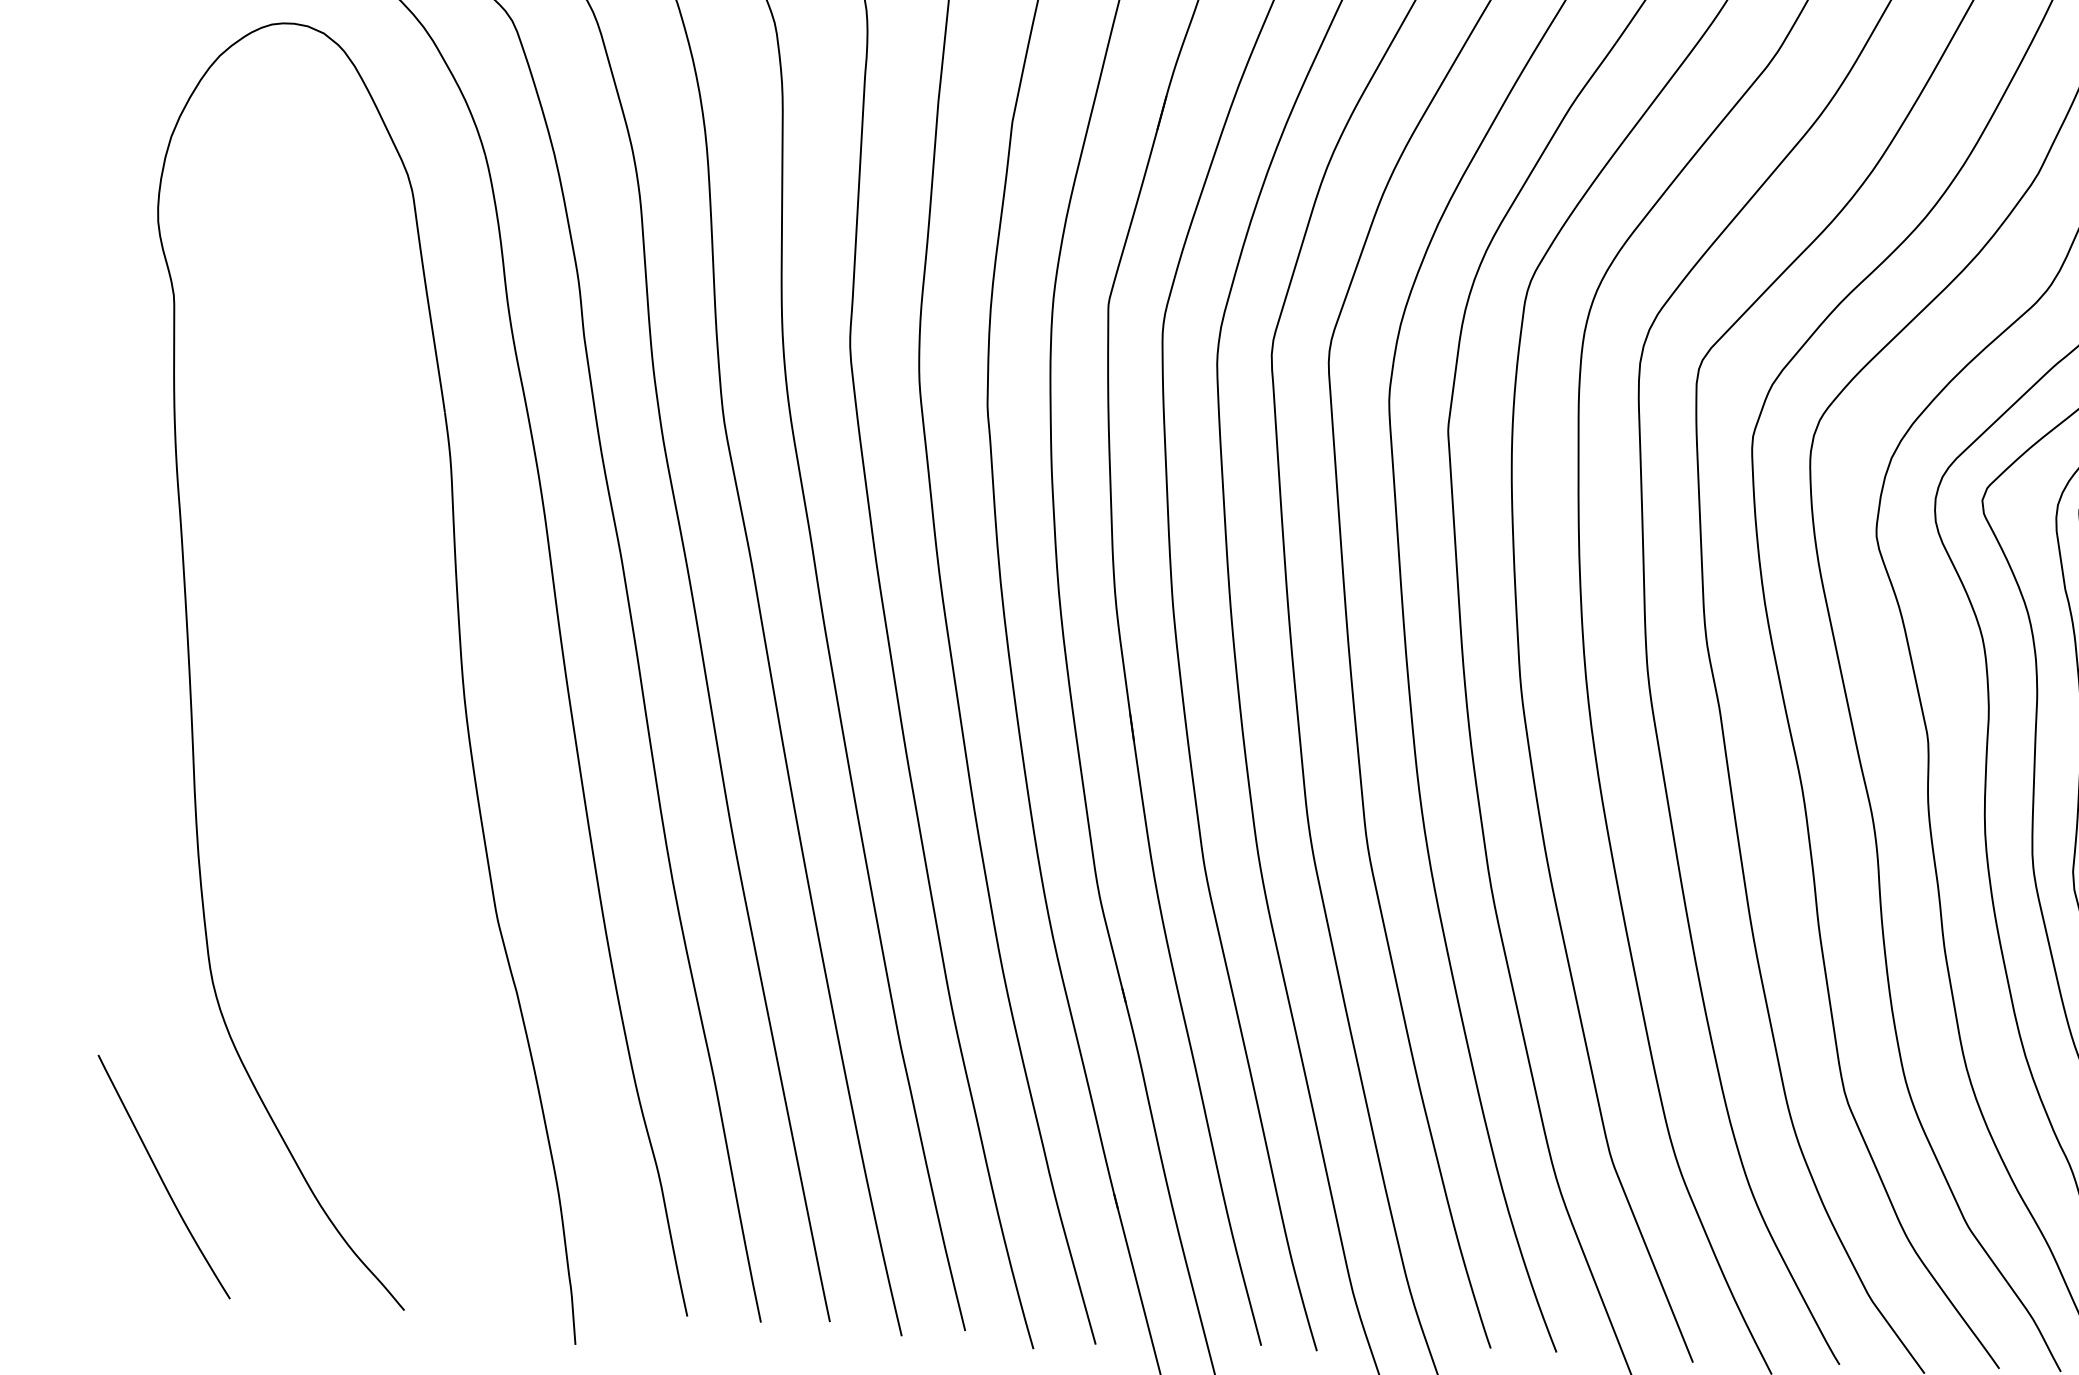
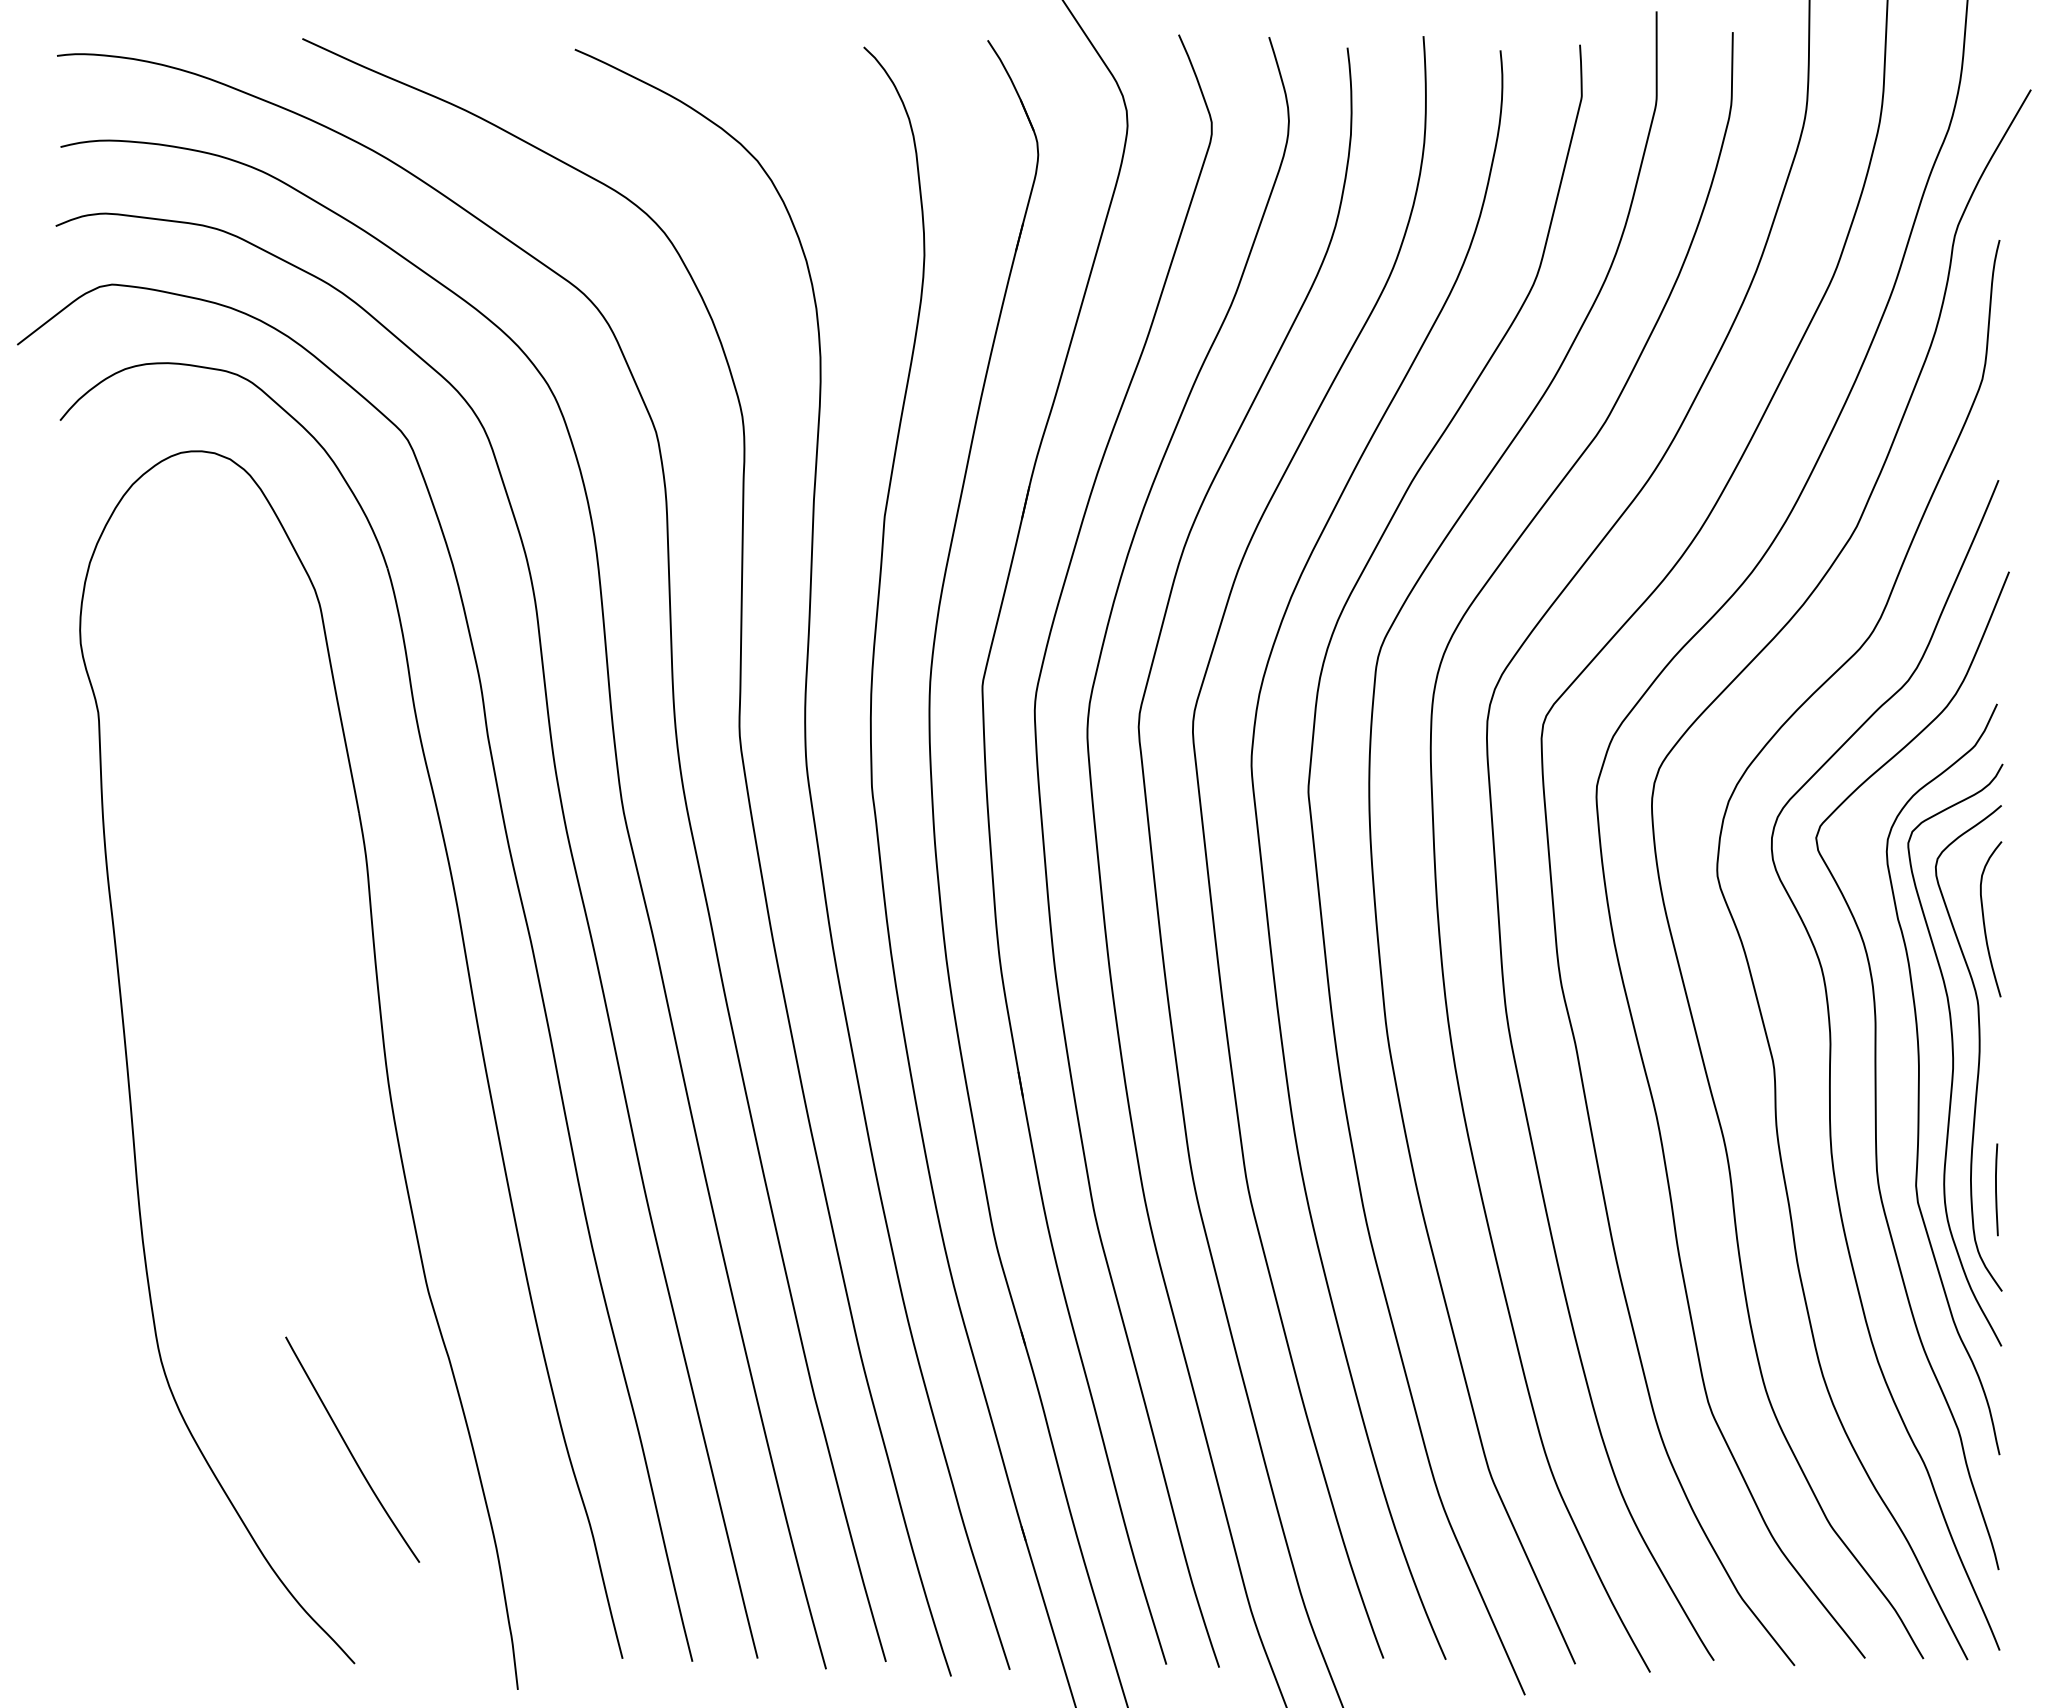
curve: (161, 1177) -> (350, 1450), moved

